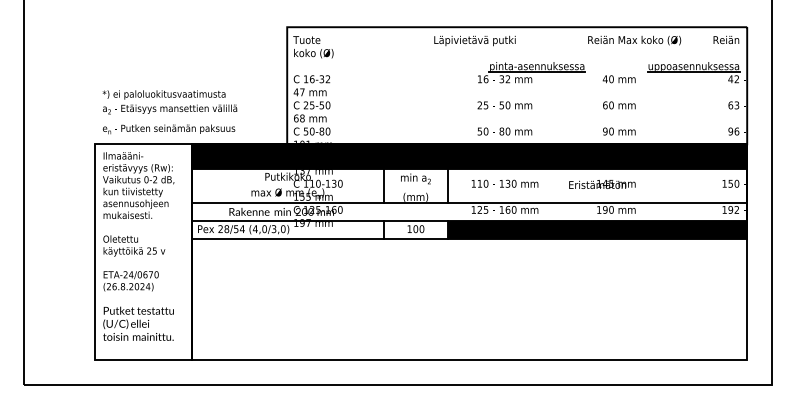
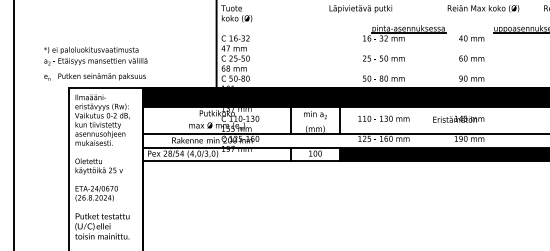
text: (169, 112) -> (95, 64), moved

